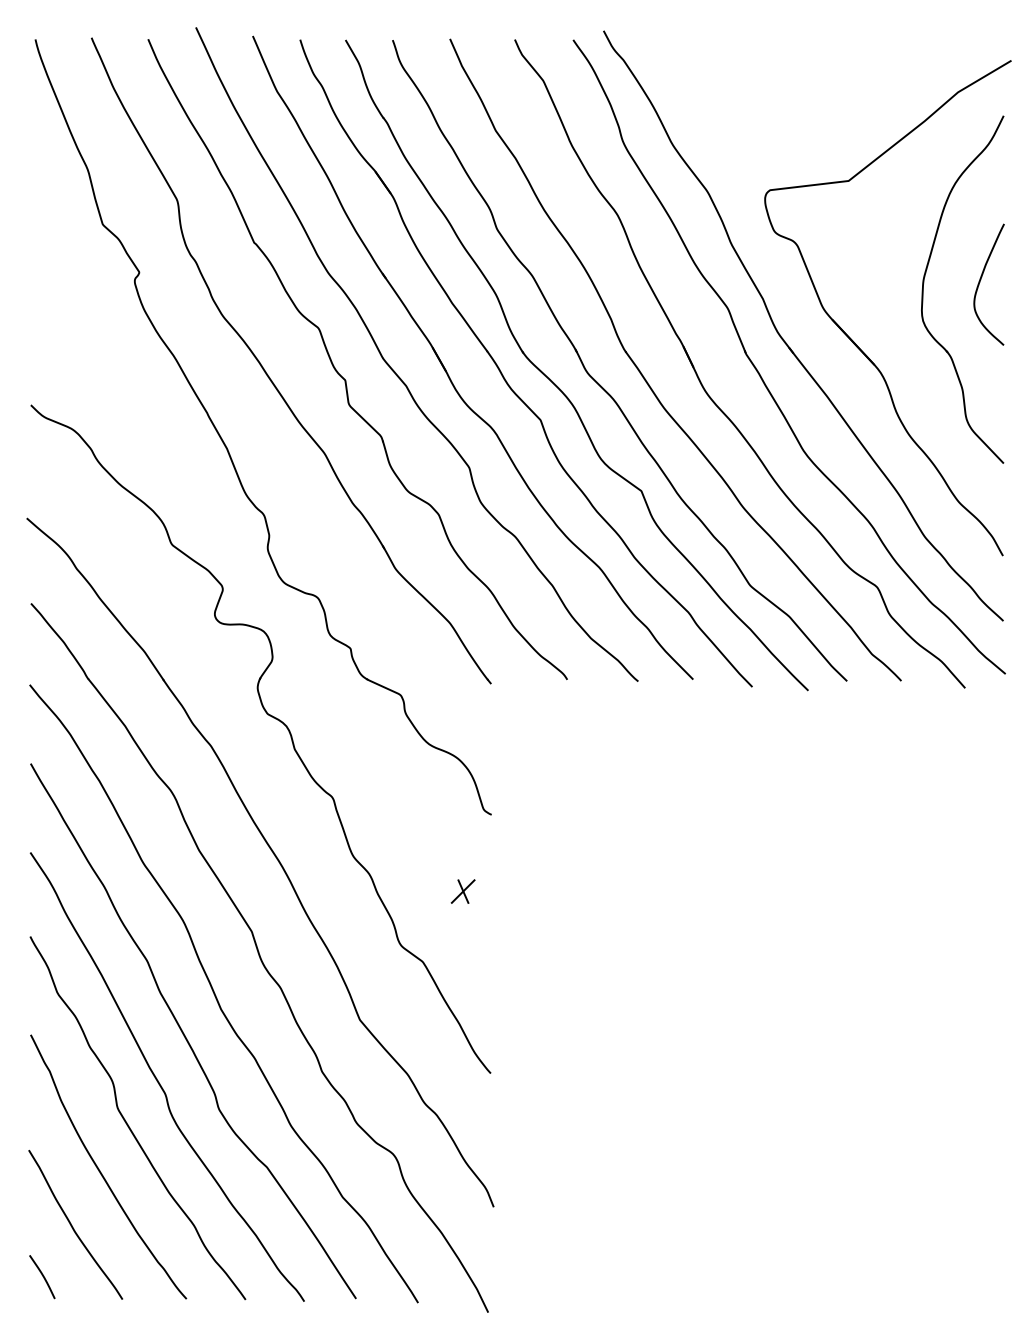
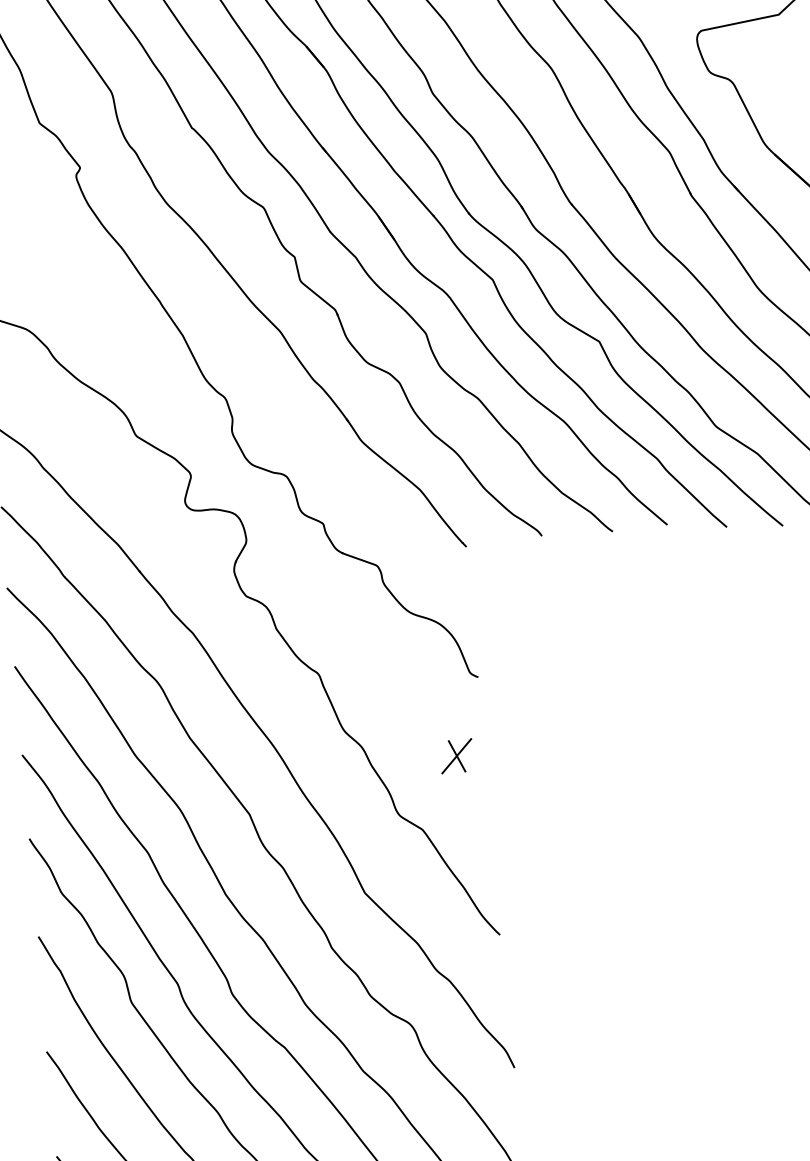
part: (462, 891) -> (455, 756), size x1.4

